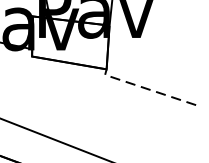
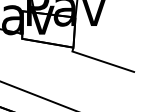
line: (145, 88) -> (100, 60), dashed -> solid

